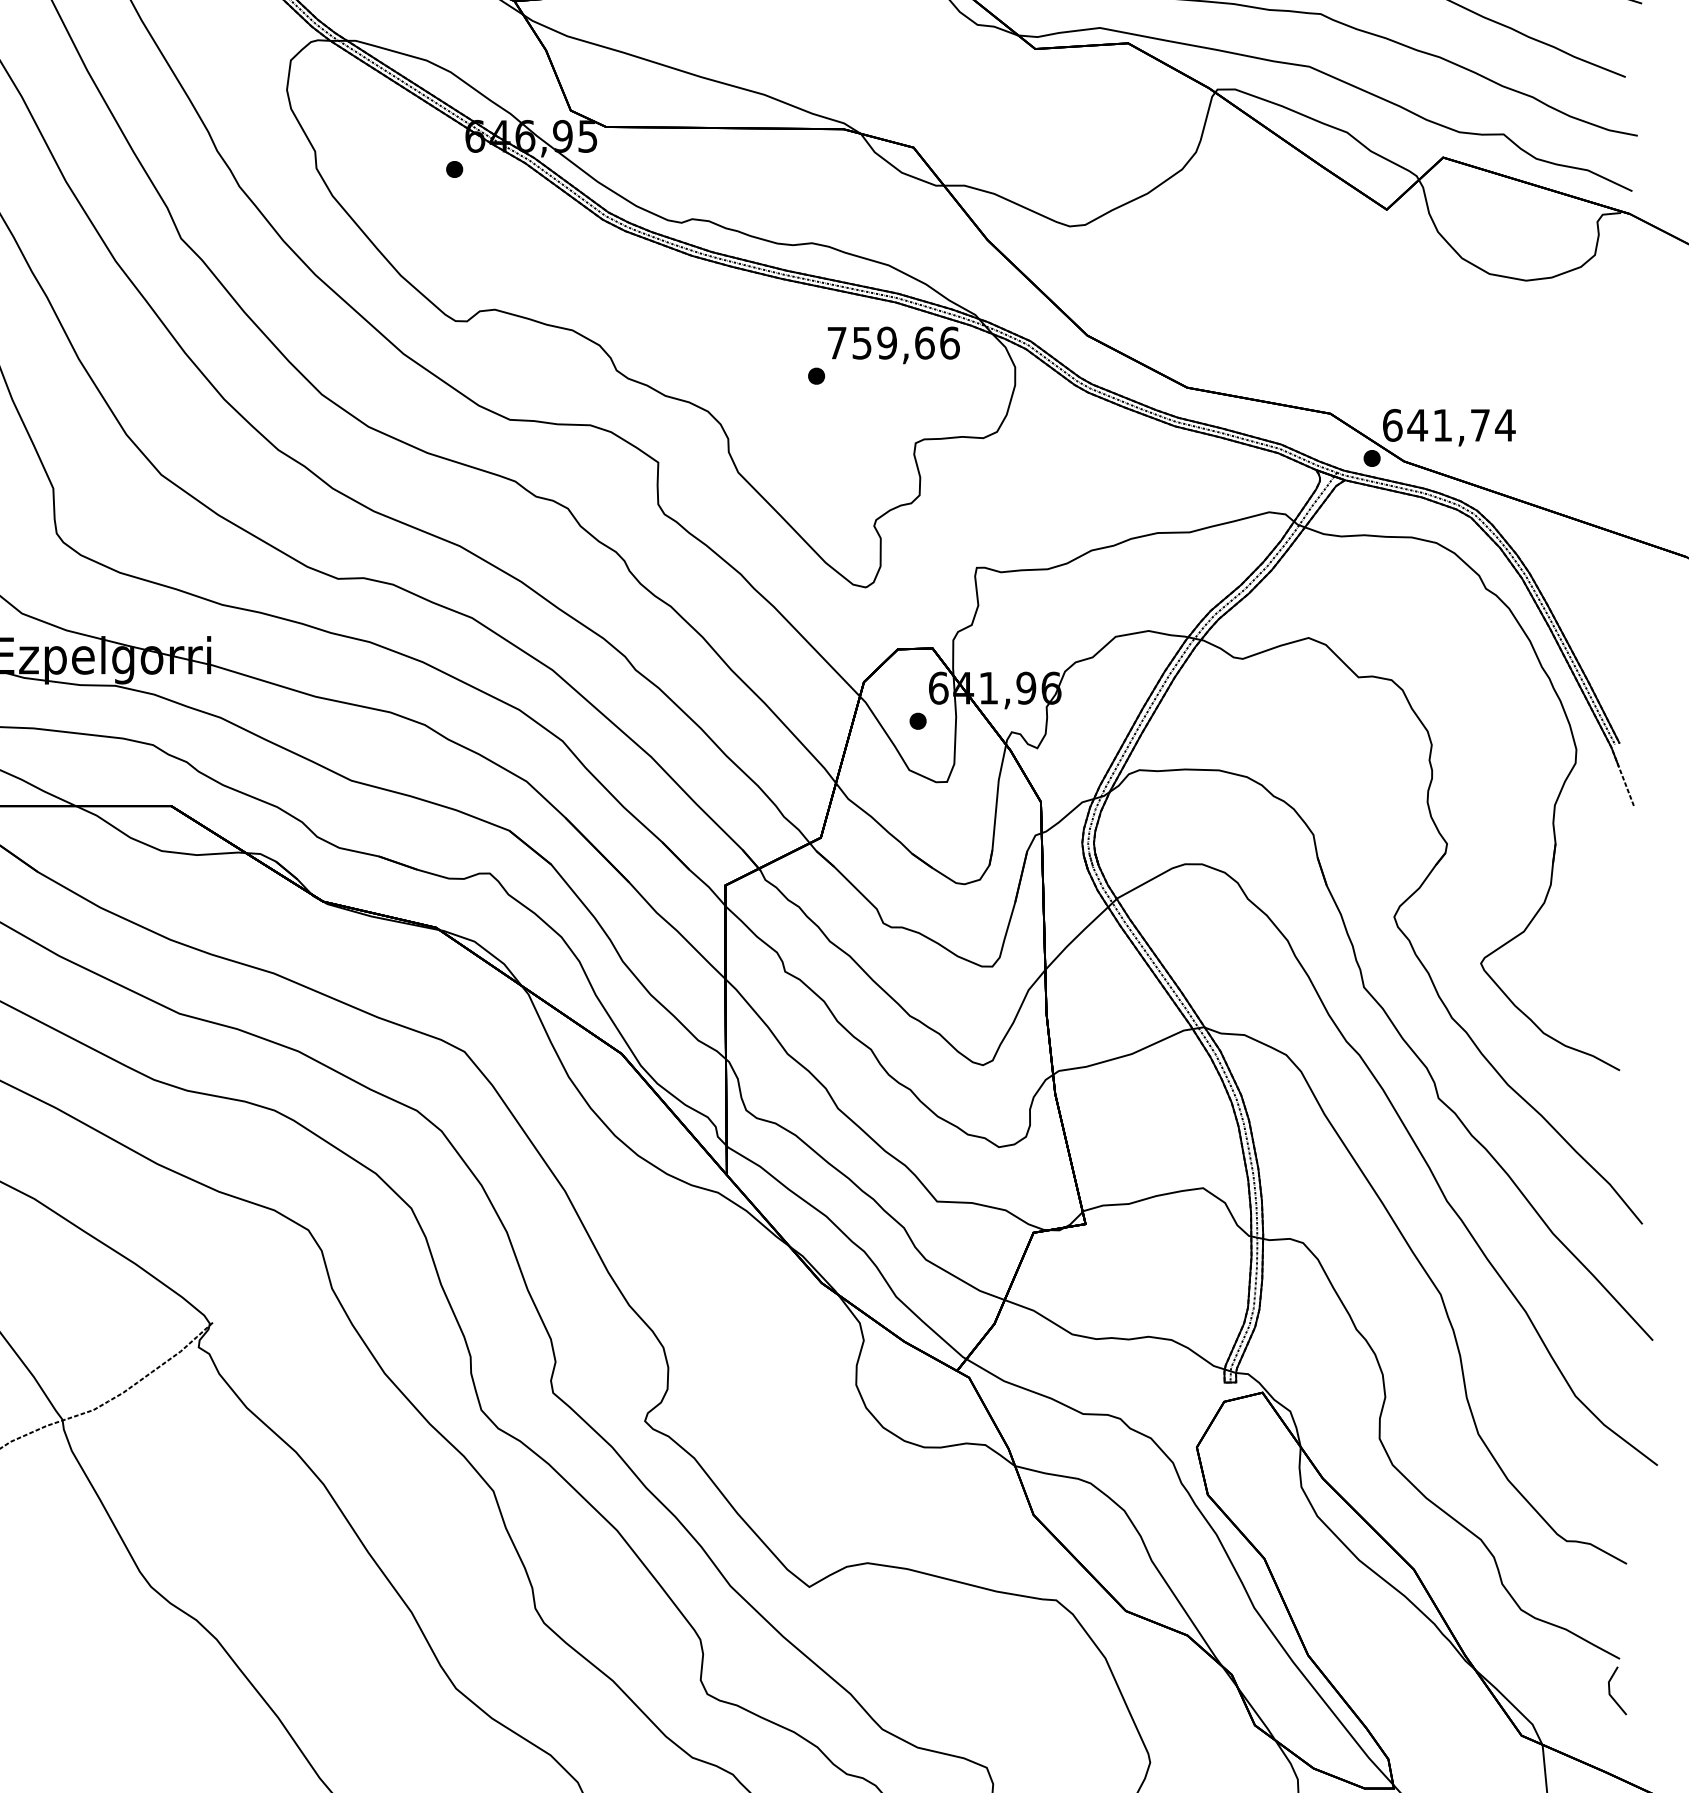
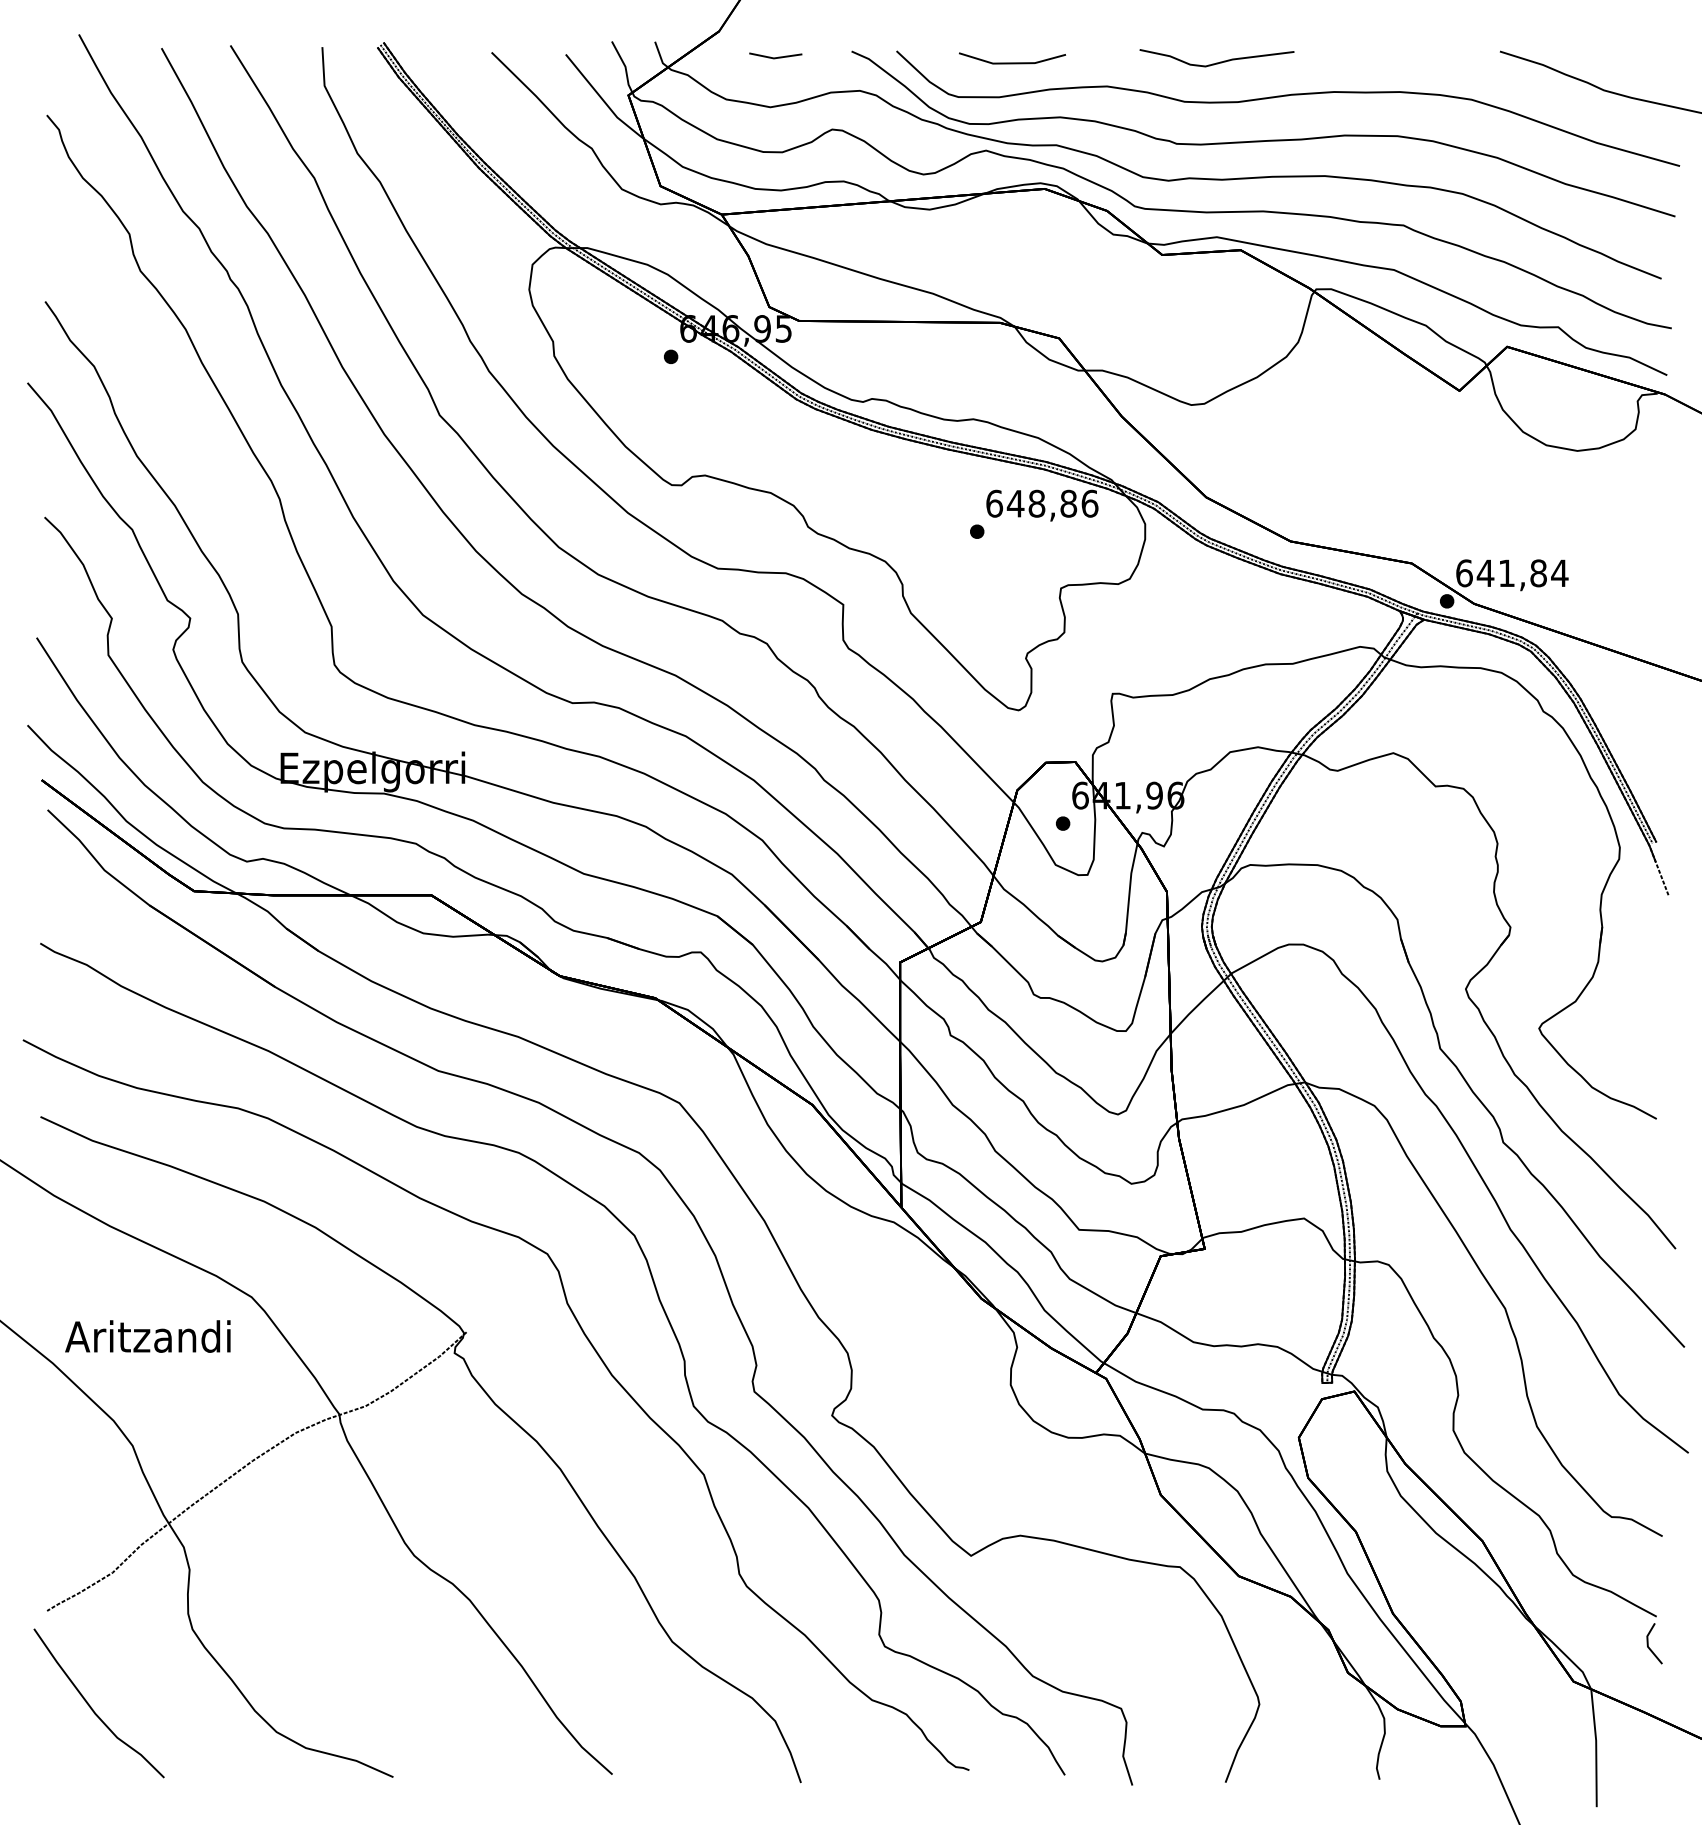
text: (880, 342) -> (1031, 503), 759,66 -> 648,86
text: (1480, 425) -> (1538, 573), 641,74 -> 641,84

